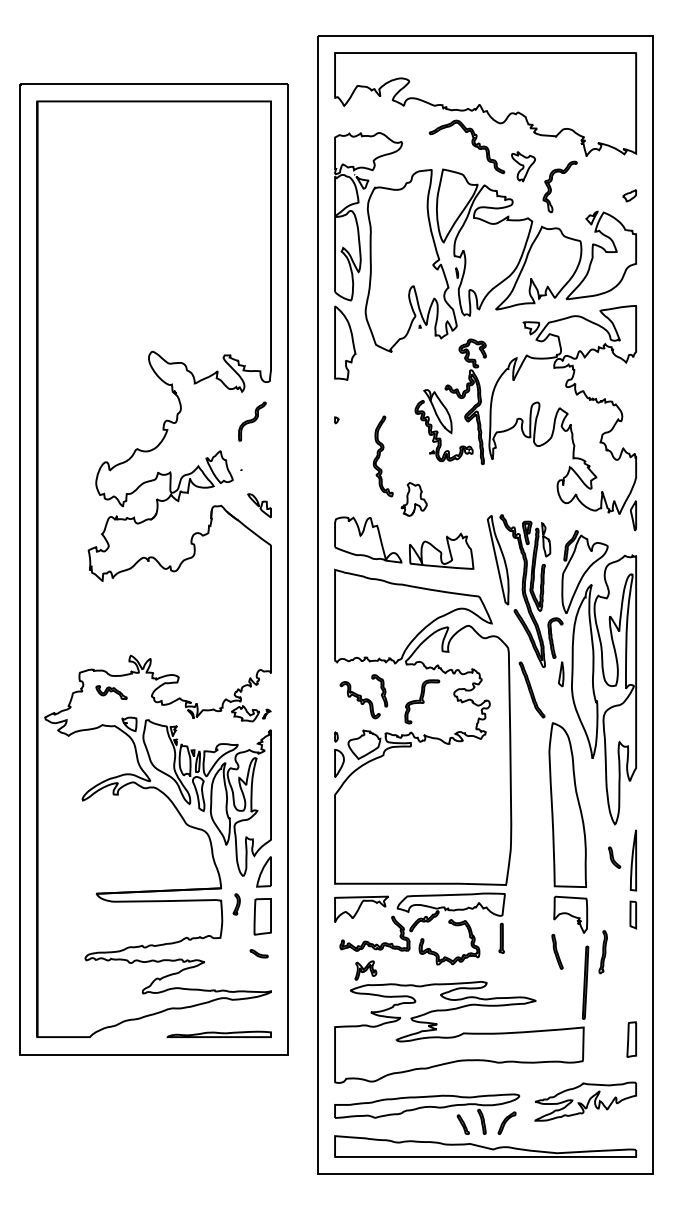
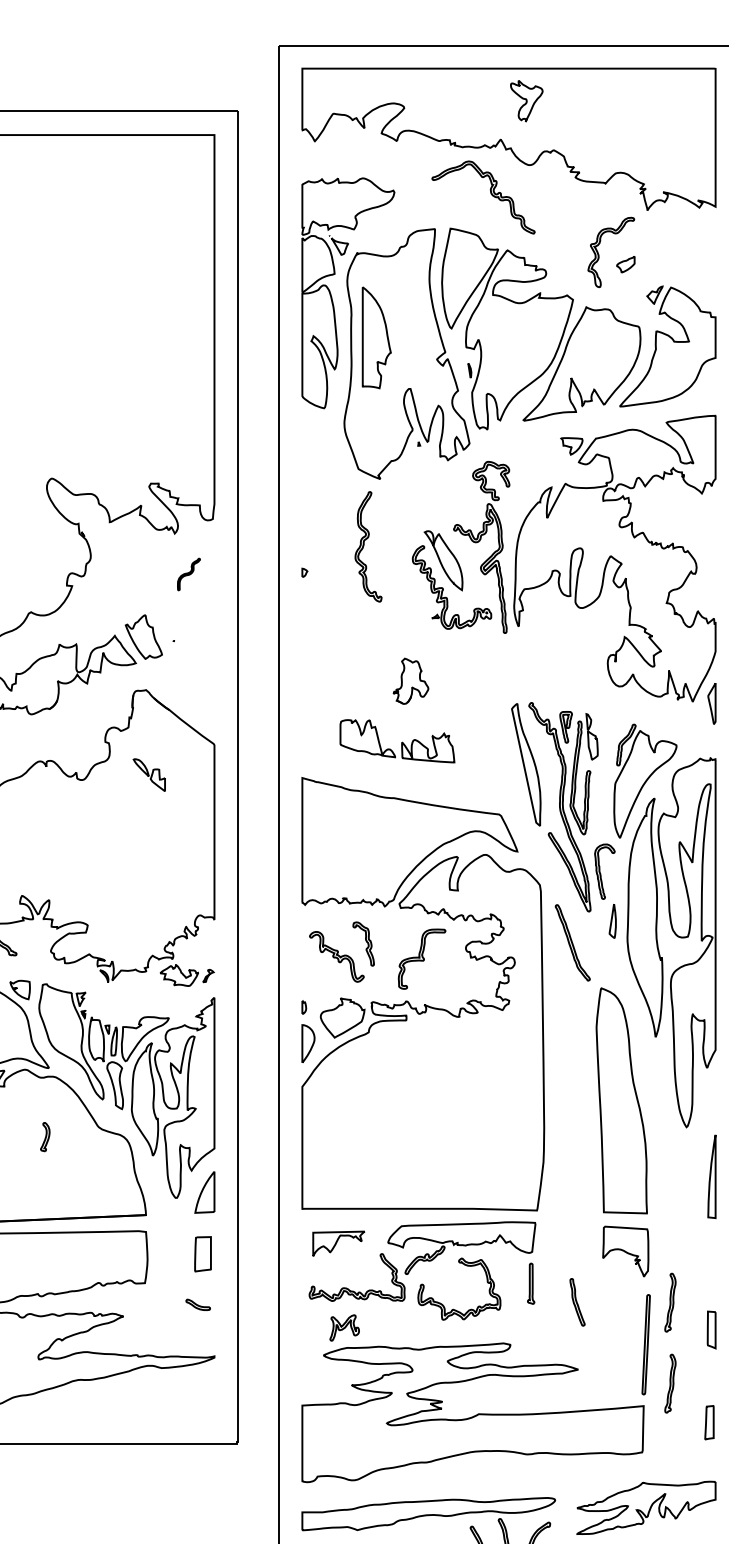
part: (523, 166) -> (526, 100), moved
part: (629, 195) -> (625, 264), moved
part: (345, 342) -> (377, 336), moved
part: (252, 421) -> (189, 574), size x0.6
part: (382, 456) -> (367, 546), moved
part: (259, 505) -> (149, 774), moved
part: (404, 542) -> (397, 740), size x0.6
part: (614, 857) -> (685, 1172), removed
part: (236, 904) -> (44, 1137), moved
part: (361, 908) -> (338, 1242), size x0.7
part: (632, 914) -> (710, 1329), moved
part: (262, 916) -> (202, 1253), size x0.7
part: (557, 951) -> (577, 1301), moved
part: (602, 1011) -> (669, 1384), added
part: (218, 1033) -> (142, 1414), removed
part: (631, 1039) -> (709, 1422), size x0.7

